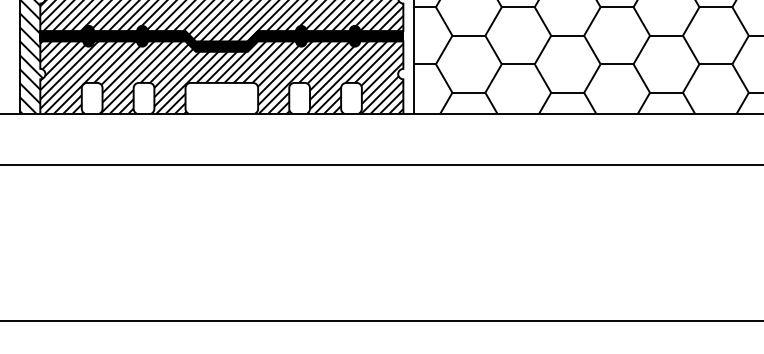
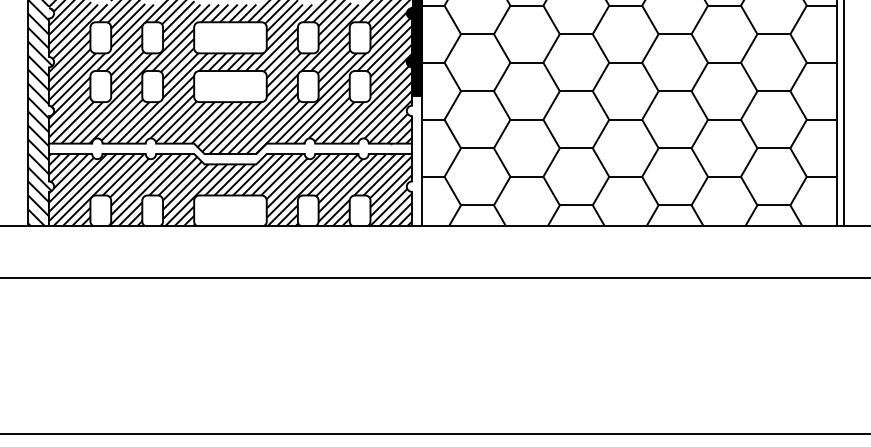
fill: (220, 38) -> (229, 151), removed

